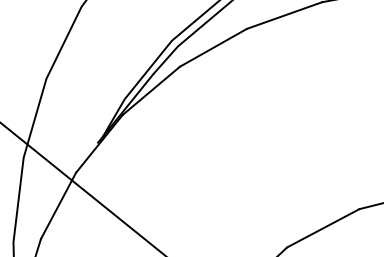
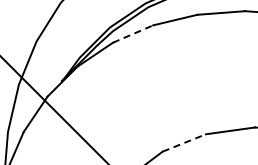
line: (214, 48) -> (133, 34), solid -> dashed
line: (323, 227) -> (184, 142), solid -> dashed

